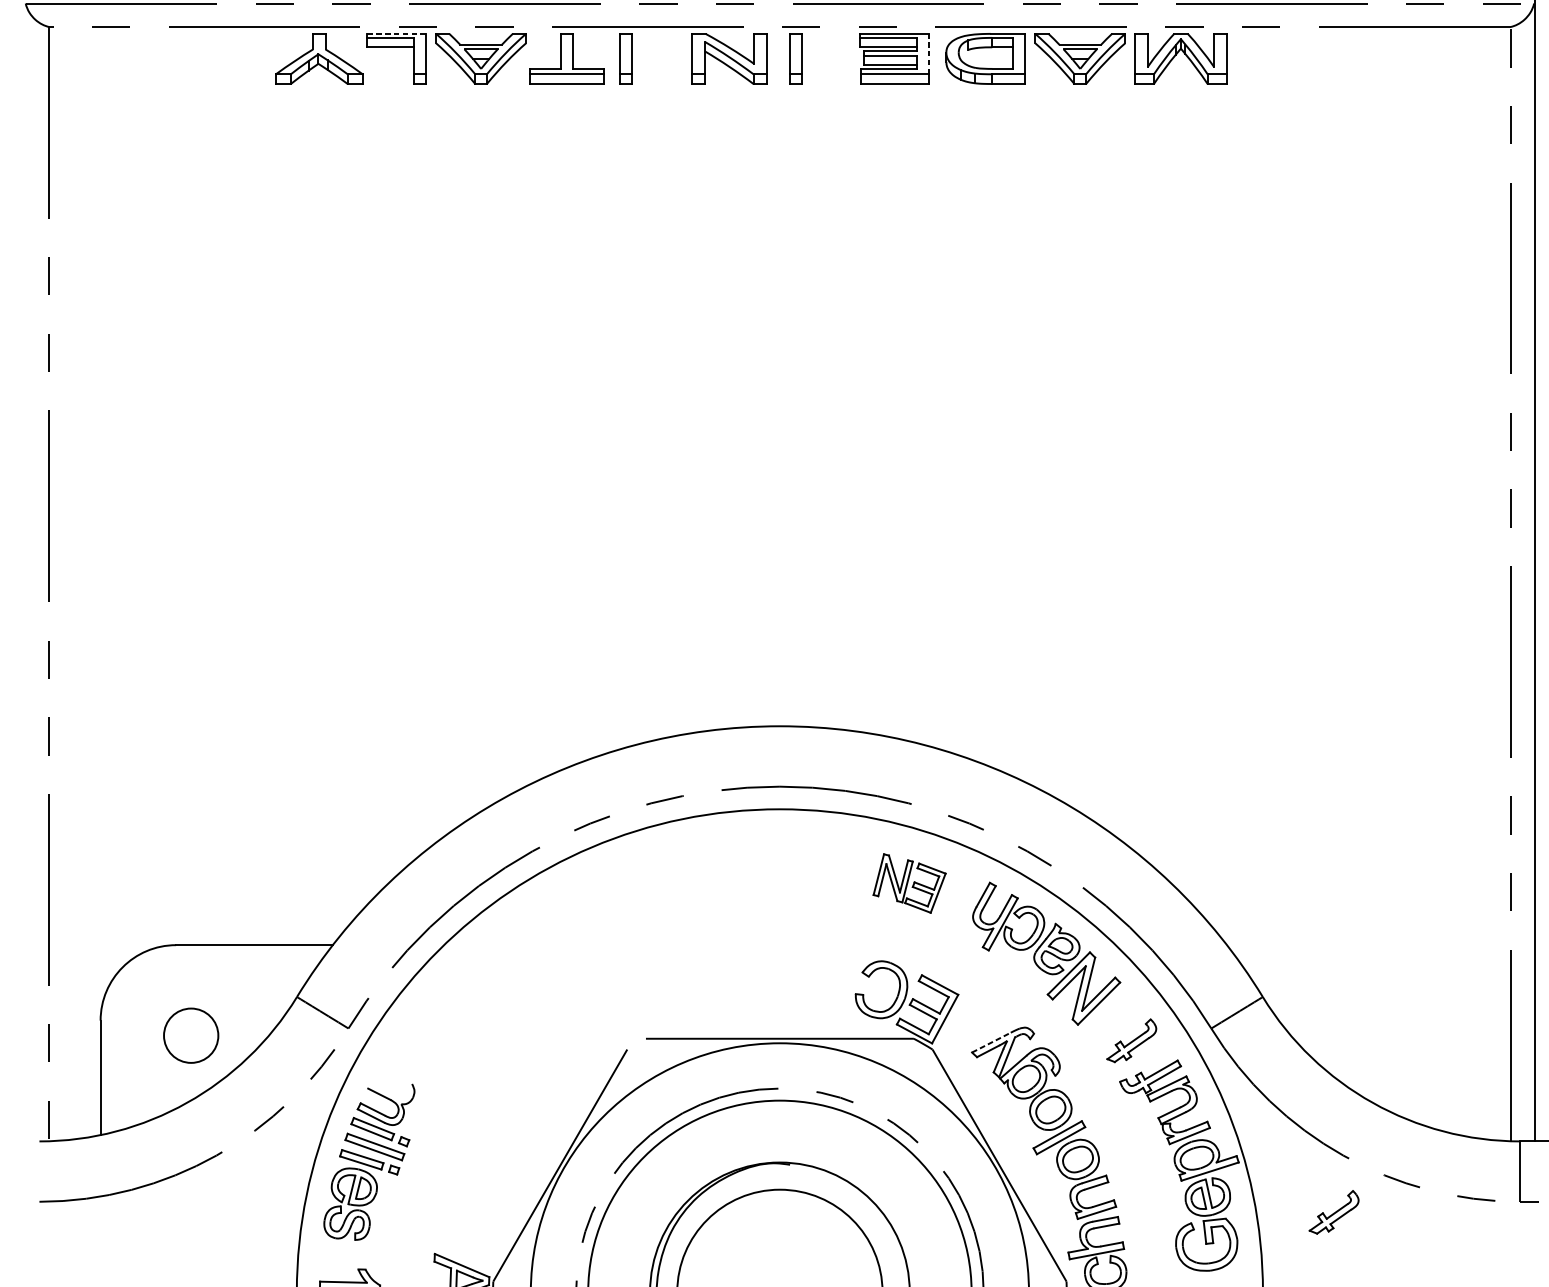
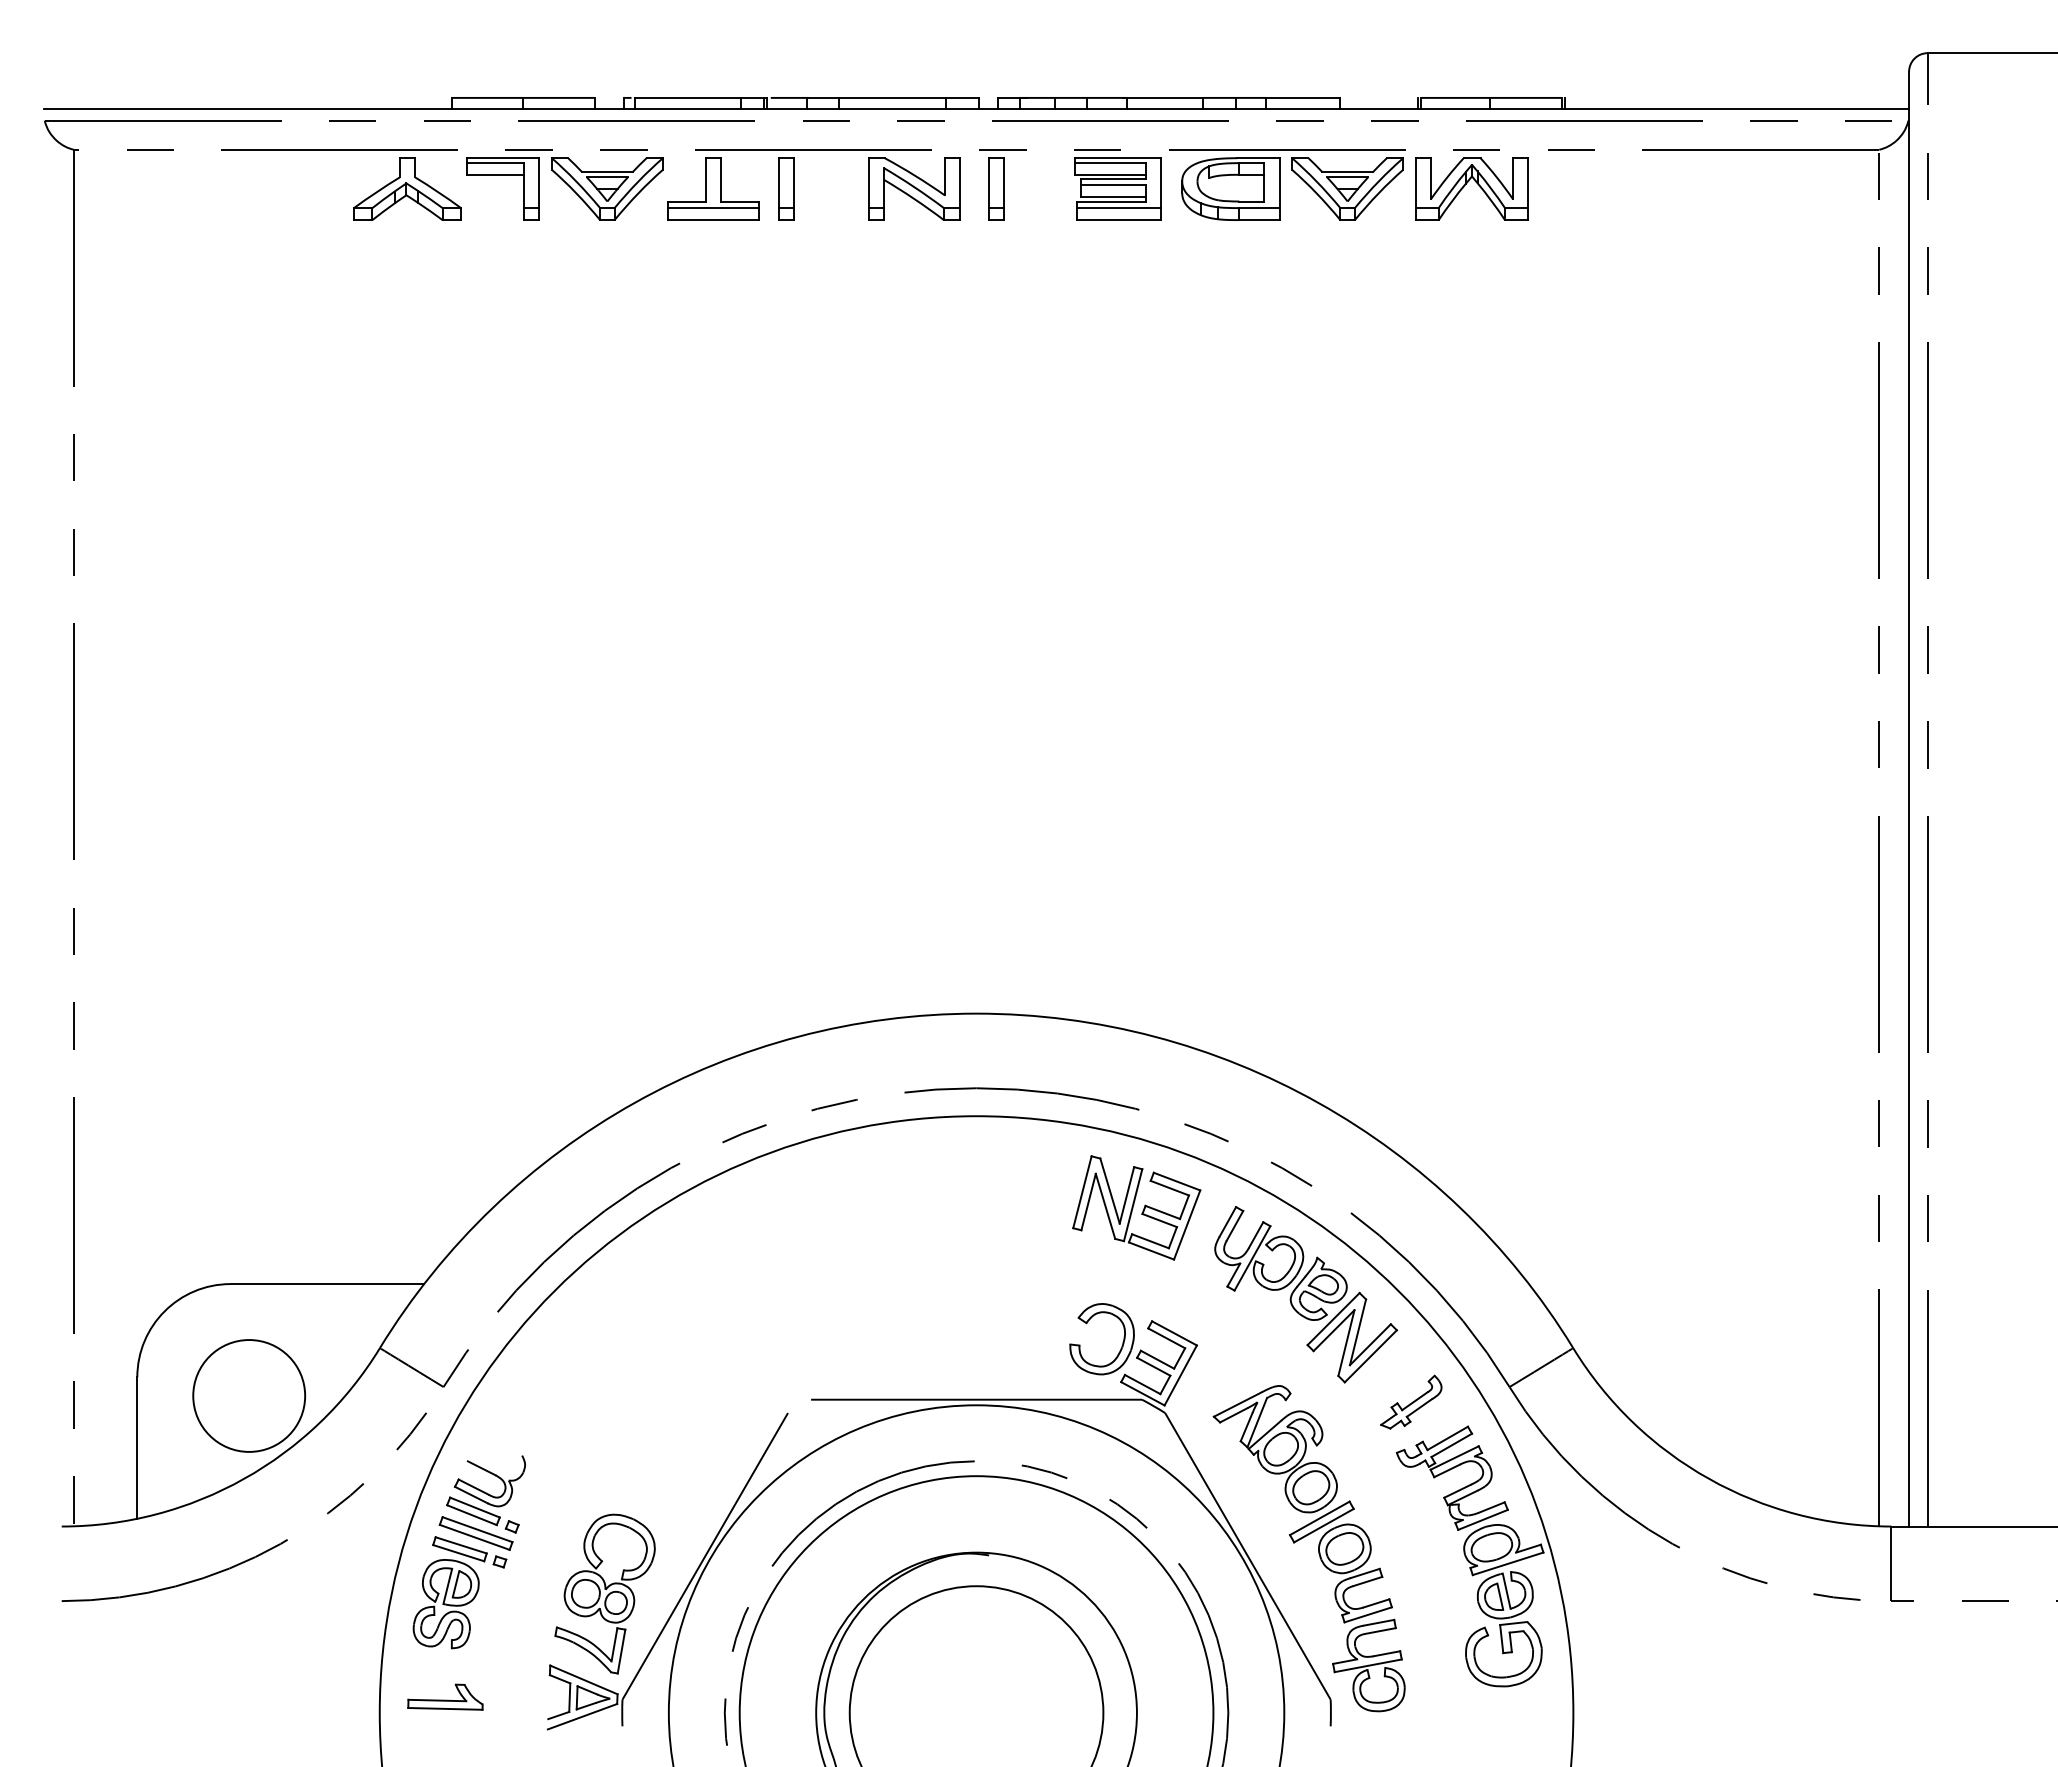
line: (396, 34) -> (502, 158), dashed -> solid
line: (929, 54) -> (1161, 183), dashed -> solid
part: (909, 883) -> (1136, 1207), size x1.43
circle: (191, 1035) -> (249, 1395), size x1.67
line: (991, 1042) -> (1237, 1404), dashed -> solid
part: (478, 1195) -> (604, 1593), added
part: (1334, 1211) -> (1661, 1613), removed

